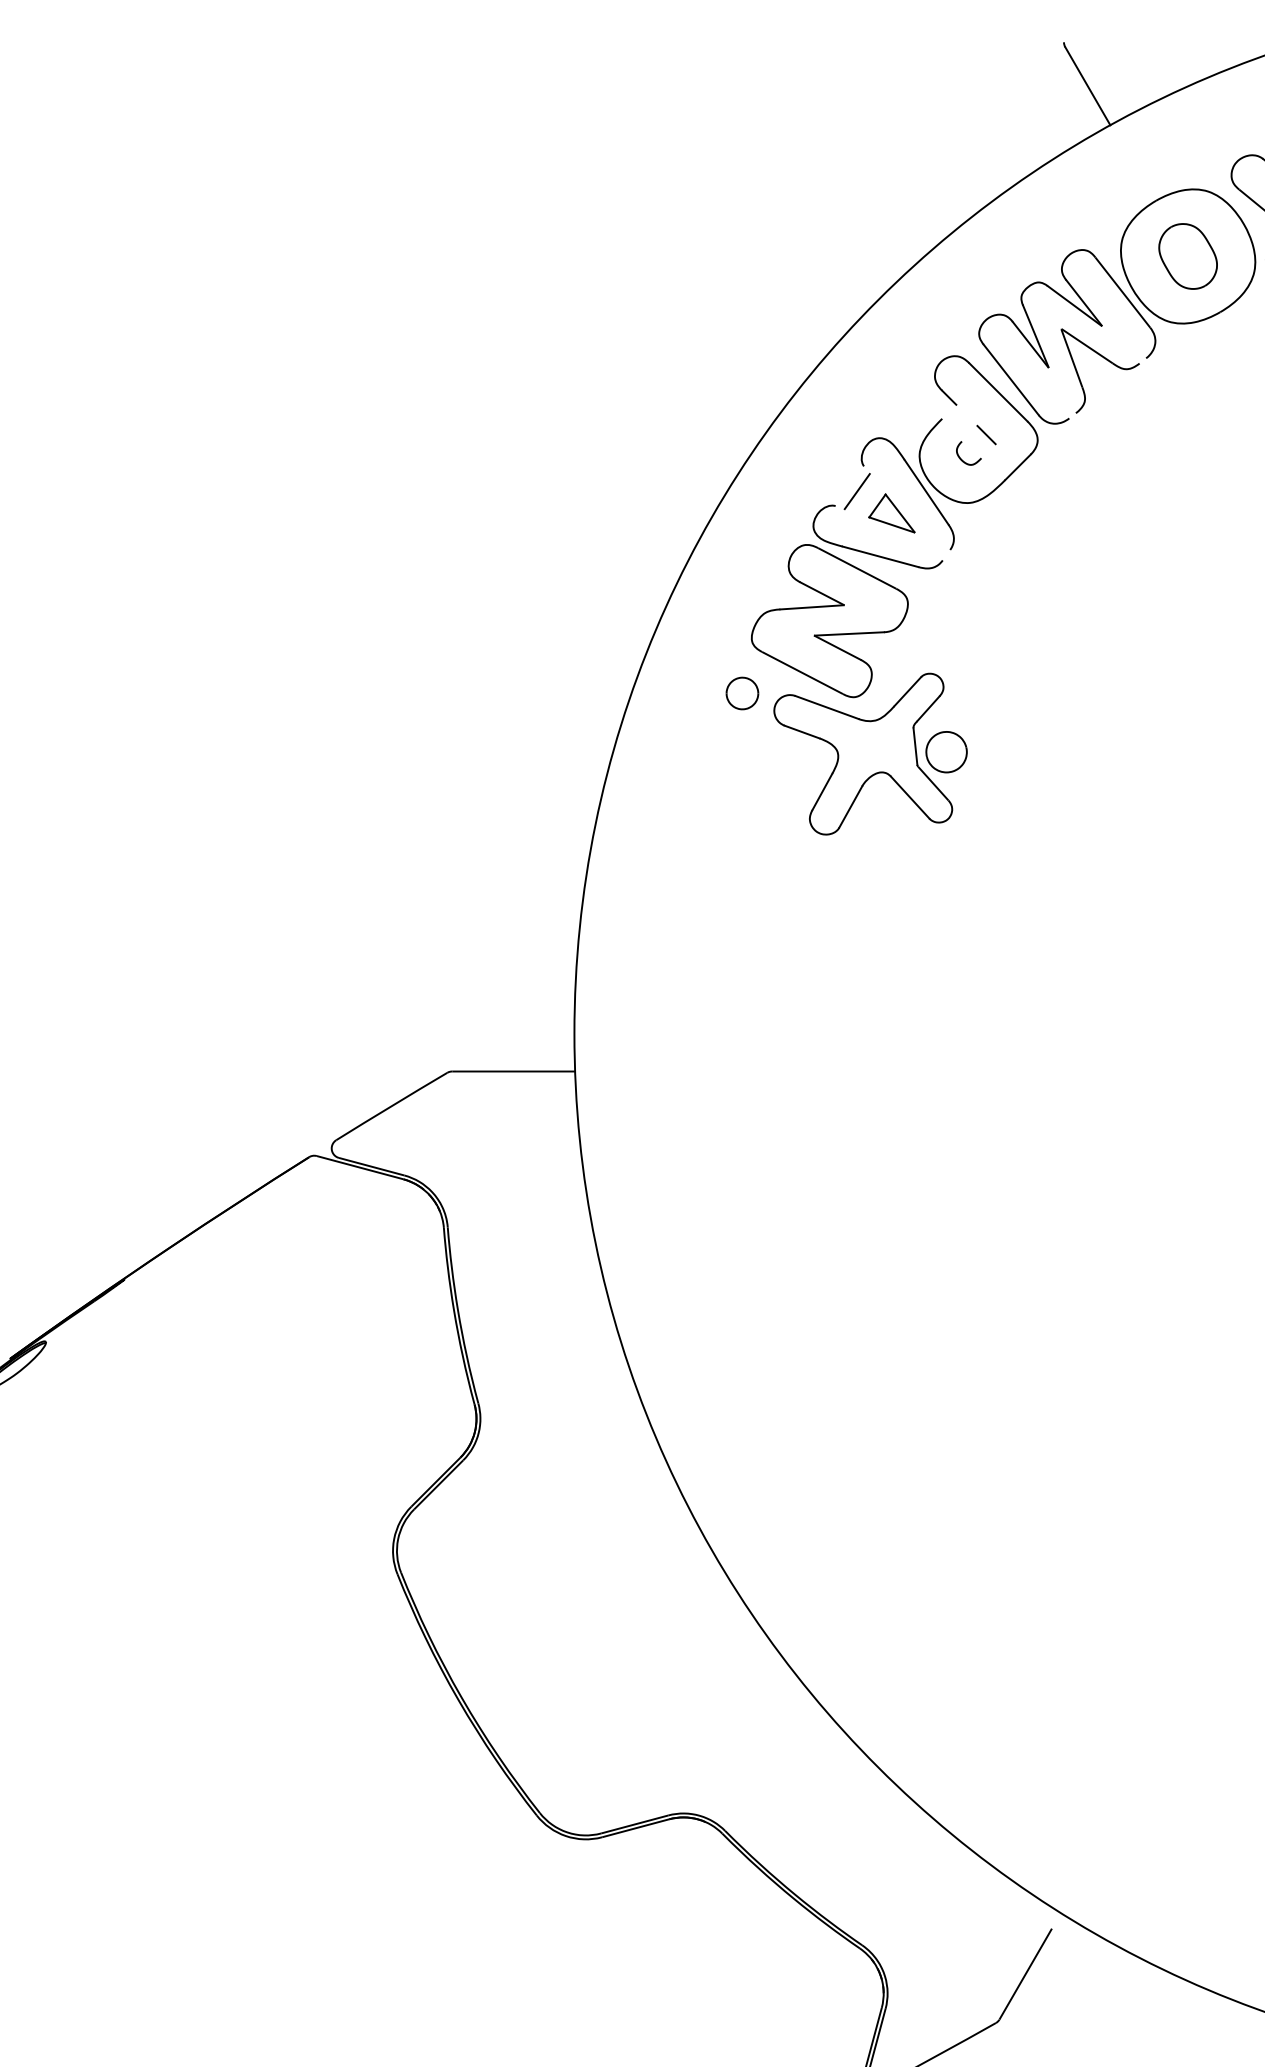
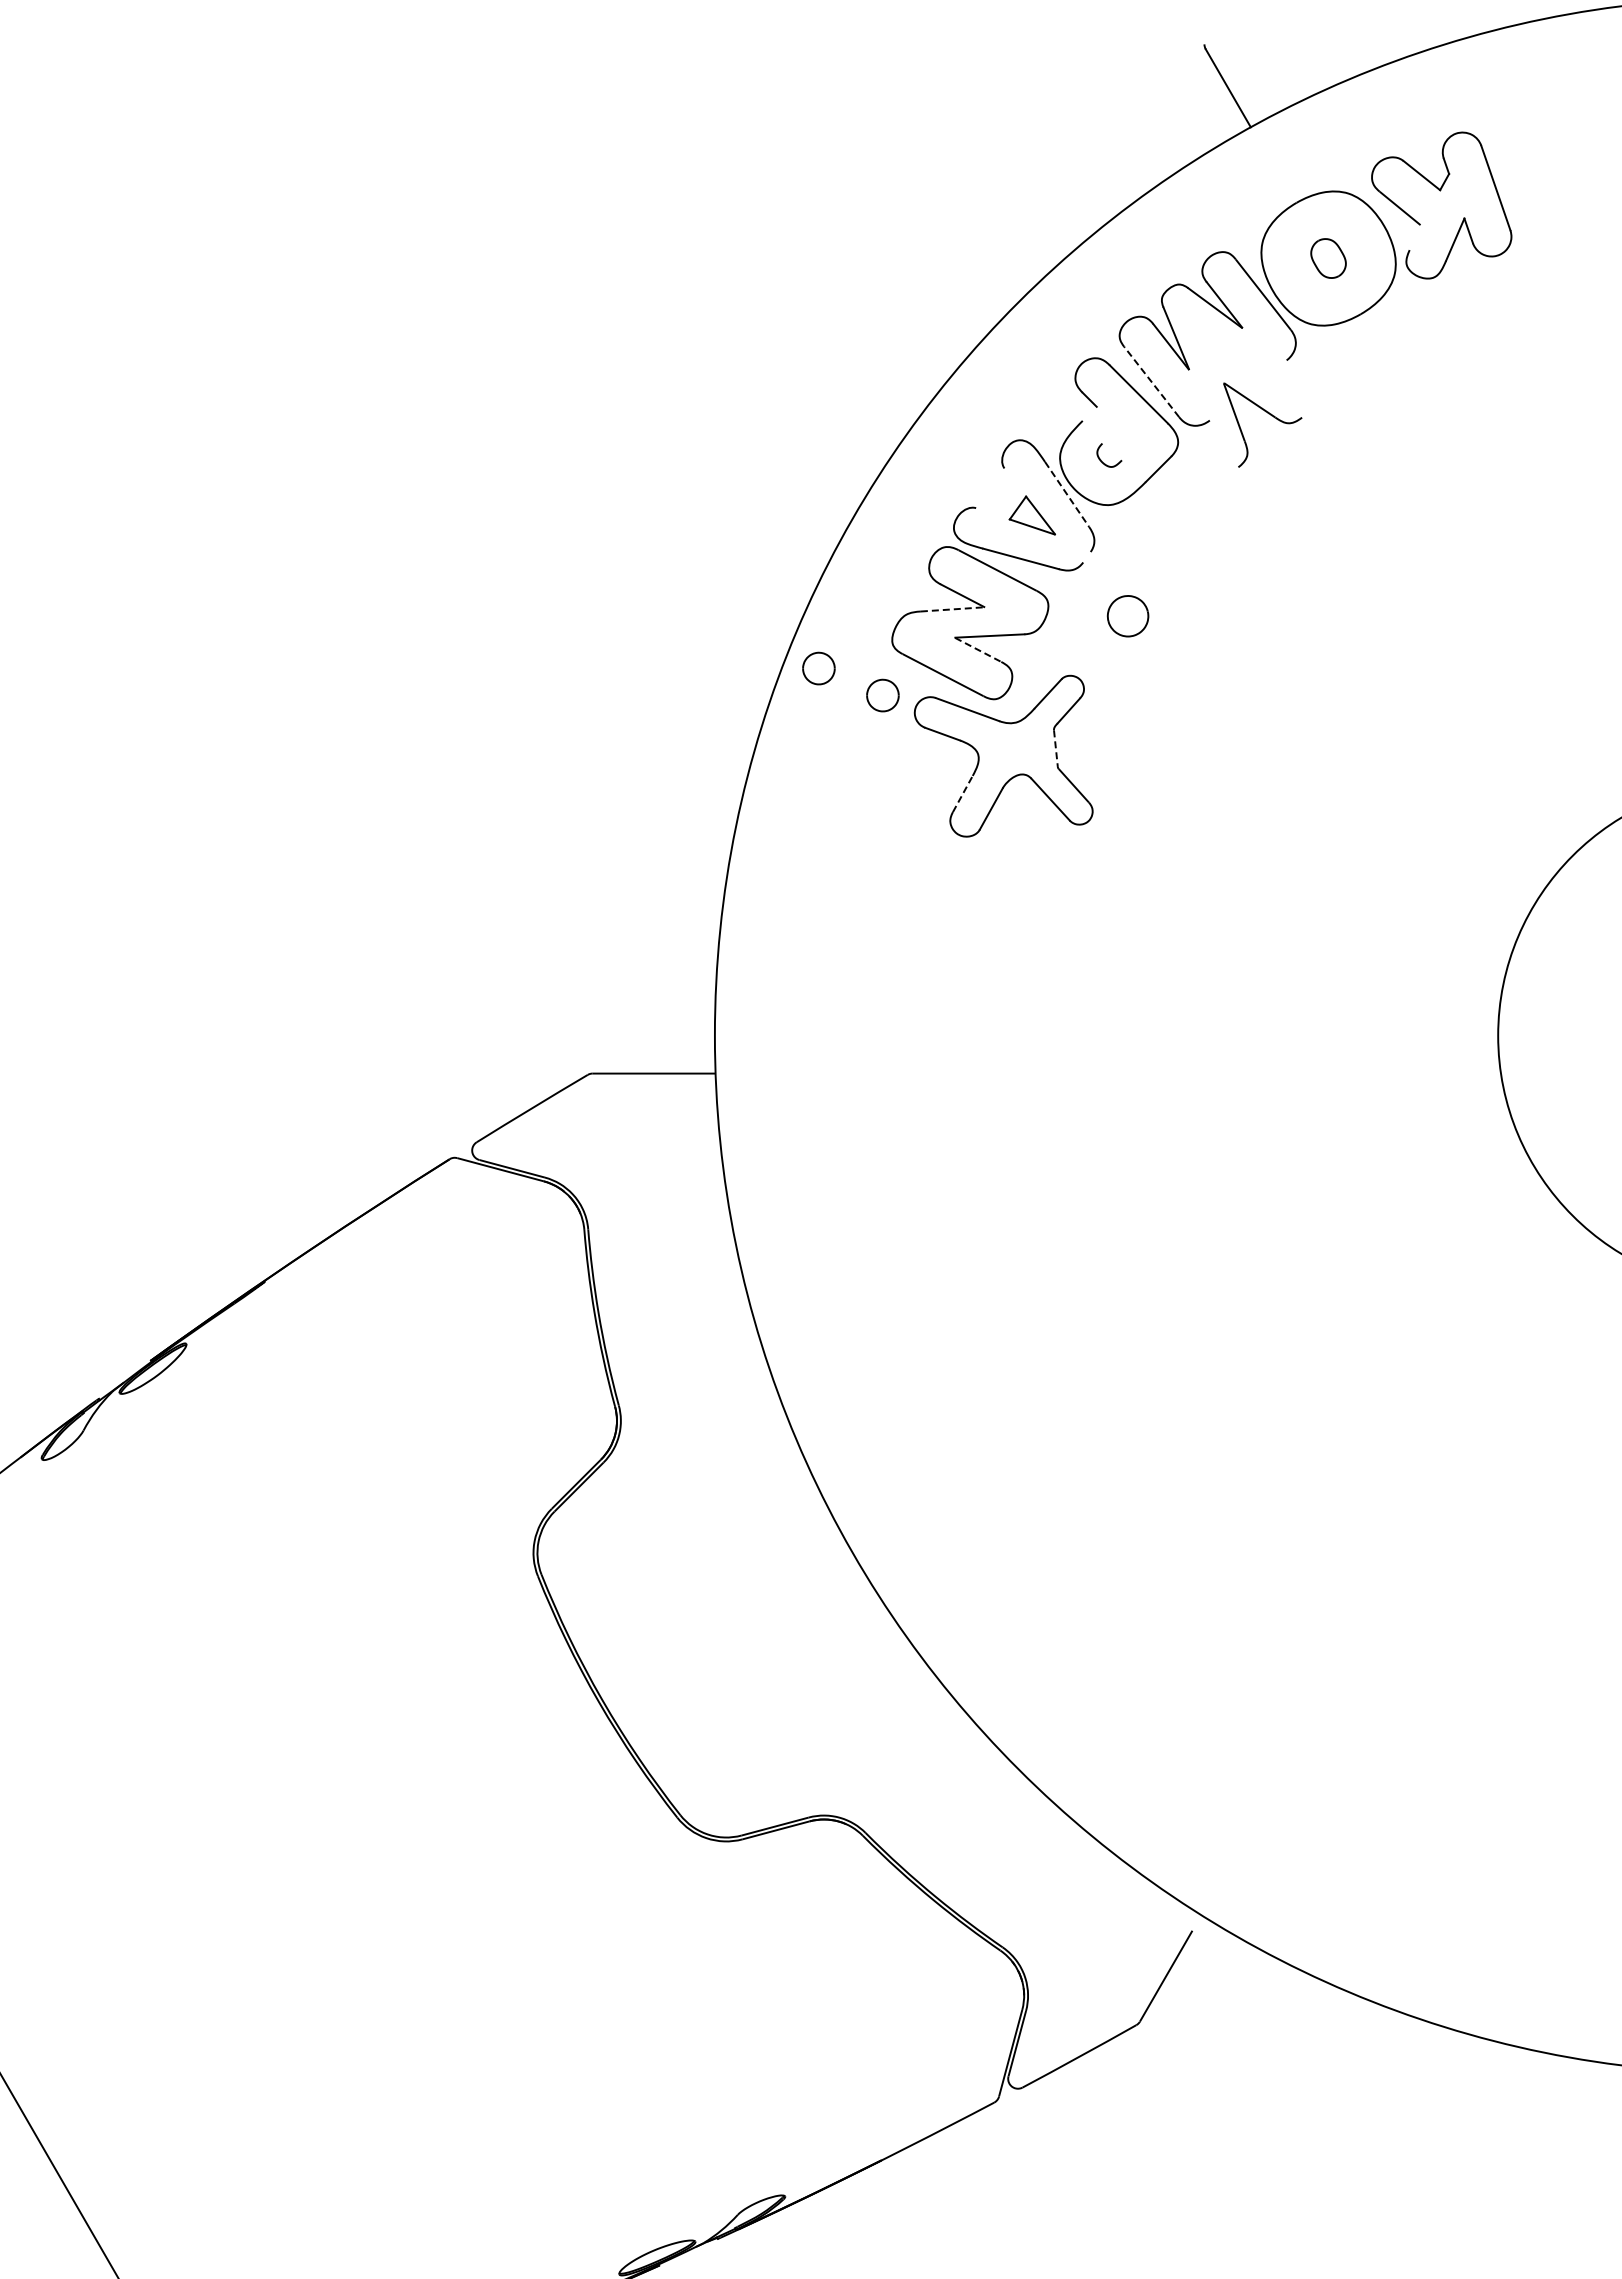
part: (1188, 256) -> (1328, 258), size x0.6
part: (1106, 360) -> (1268, 414), moved
line: (1011, 379) -> (1151, 381), solid -> dashed
line: (986, 435) -> (1126, 437), removed
line: (857, 491) -> (997, 493), removed
line: (927, 492) -> (1067, 494), solid -> dashed
line: (812, 607) -> (952, 609), solid -> dashed
line: (838, 647) -> (978, 649), solid -> dashed
part: (678, 666) -> (818, 668), added
line: (915, 747) -> (1055, 749), solid -> dashed
part: (946, 752) -> (1127, 616), moved
line: (822, 792) -> (962, 794), solid -> dashed

